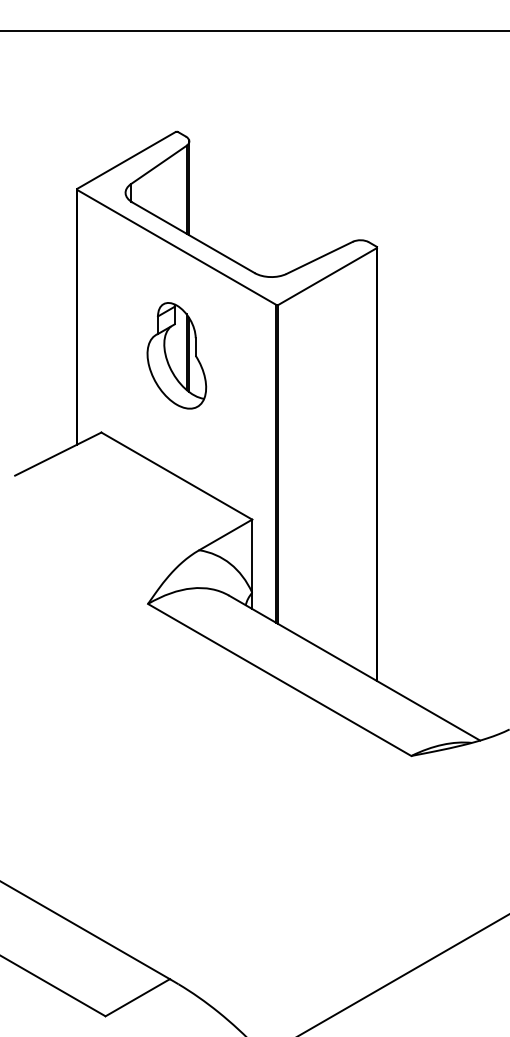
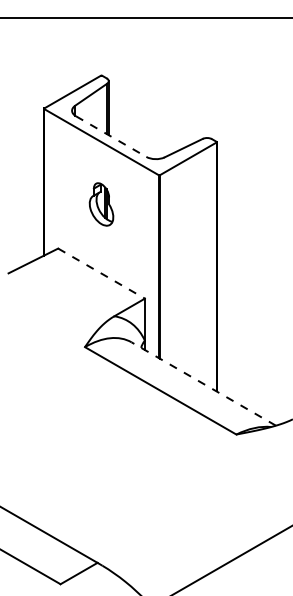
line: (194, 237) -> (111, 136), solid -> dashed
part: (176, 355) -> (101, 204), size x0.7
line: (176, 475) -> (101, 273), solid -> dashed
line: (354, 667) -> (203, 383), solid -> dashed

